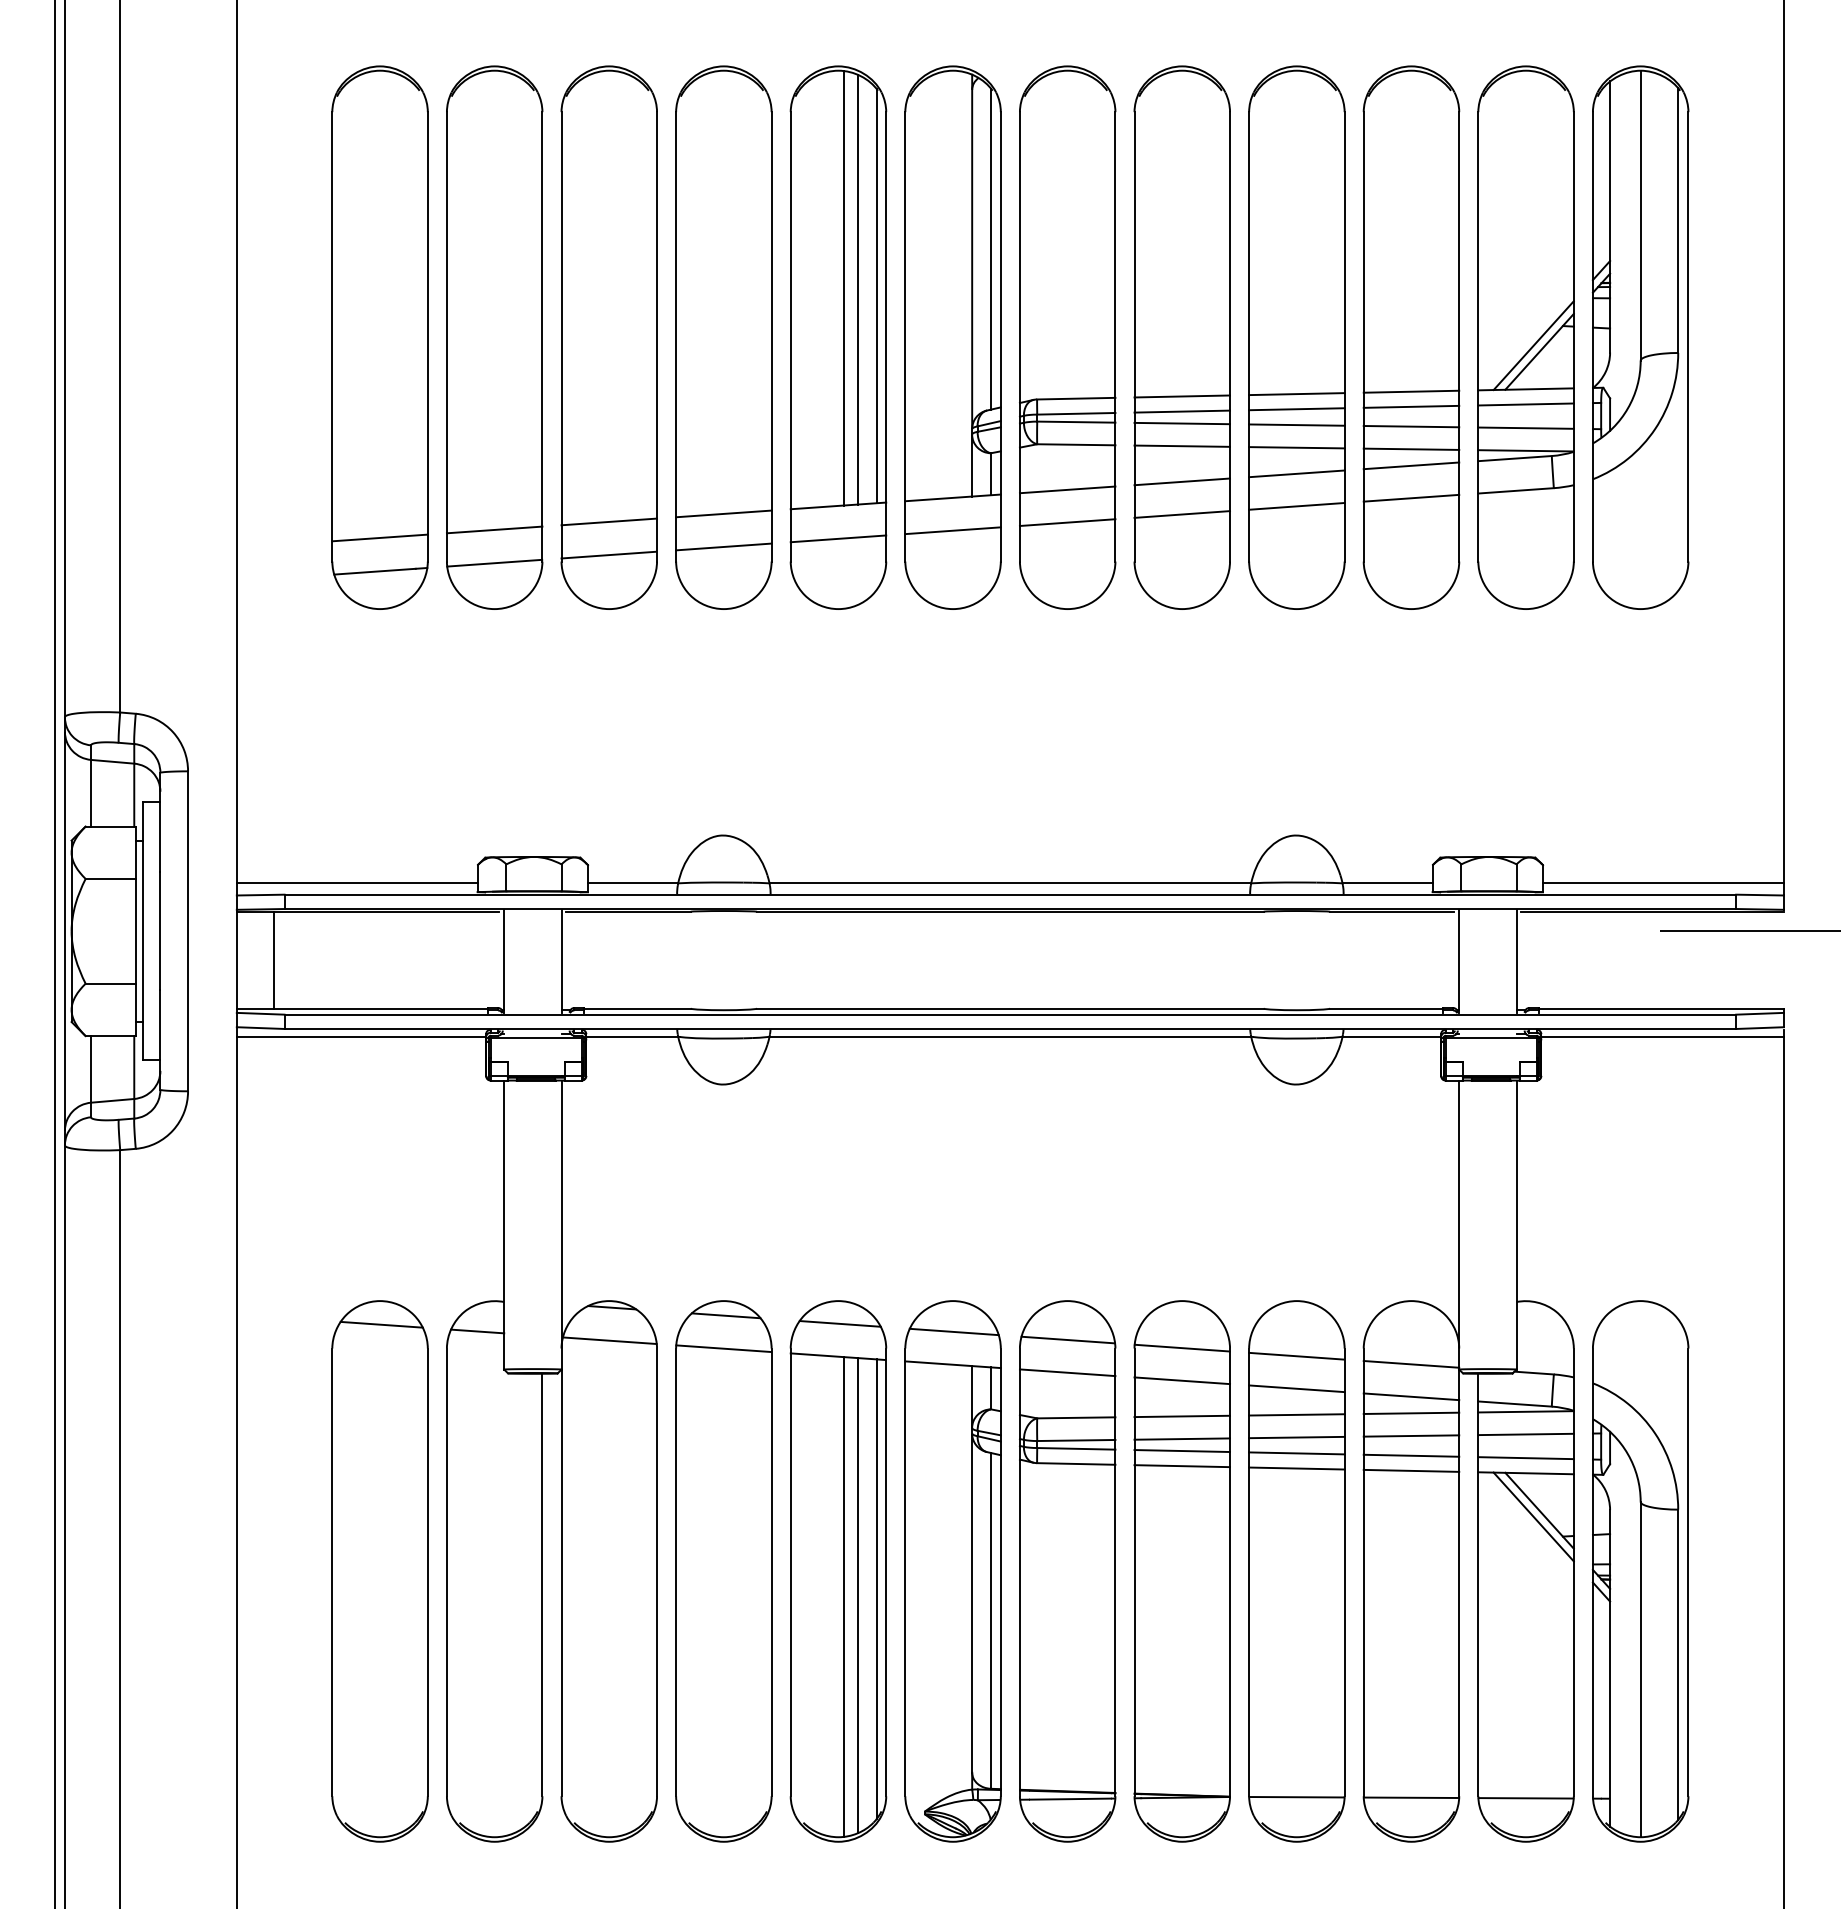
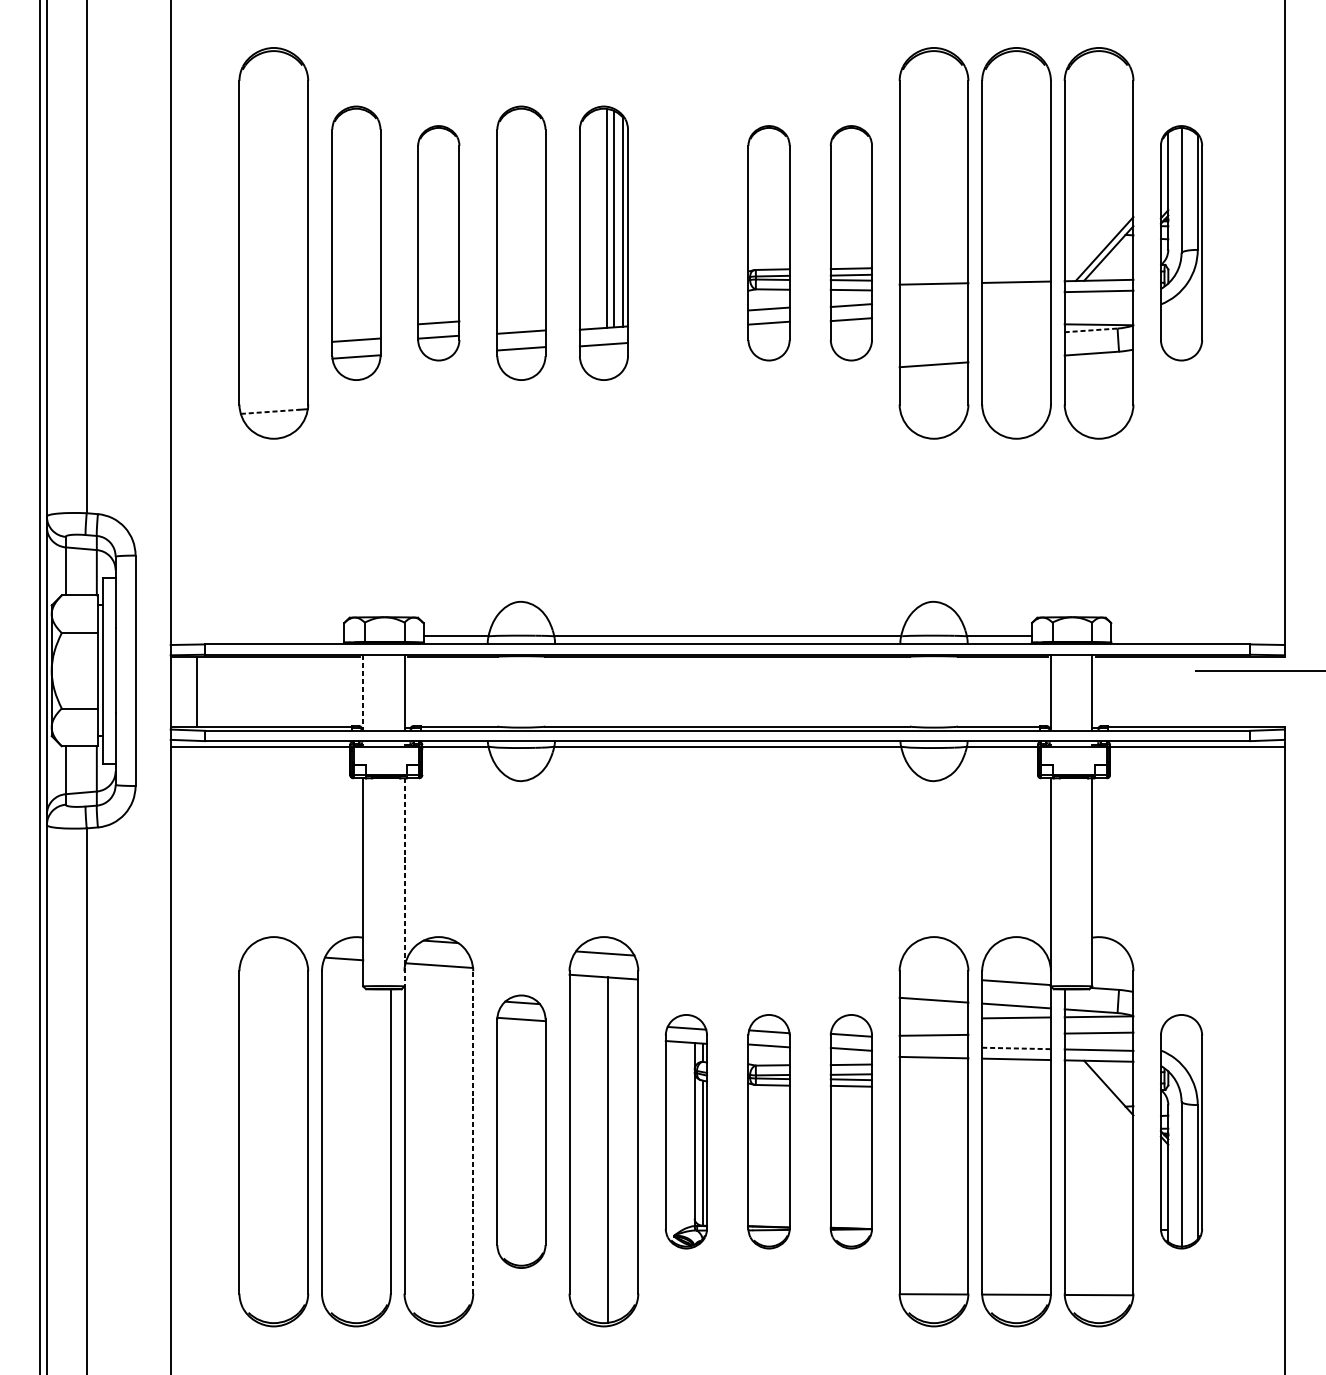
part: (494, 337) -> (356, 243), size x0.7
part: (608, 337) -> (438, 243), size x0.6
part: (723, 337) -> (521, 243), size x0.7
part: (838, 337) -> (603, 243), size x0.7
part: (952, 337) -> (686, 243), removed
part: (1067, 337) -> (768, 243), size x0.6
part: (1181, 337) -> (850, 243), size x0.6
part: (1640, 337) -> (1181, 243), size x0.6
line: (1411, 406) -> (1016, 292), removed
line: (1296, 409) -> (933, 295), removed
line: (1296, 424) -> (933, 305), removed
line: (1411, 426) -> (1016, 307), removed
line: (1525, 427) -> (1098, 308), removed
line: (1296, 447) -> (933, 322), removed
line: (1411, 448) -> (1016, 323), removed
line: (1515, 458) -> (1091, 330), solid -> dashed
line: (1411, 465) -> (1016, 335), removed
line: (1296, 473) -> (933, 341), removed
line: (1411, 497) -> (1016, 358), removed
line: (379, 537) -> (273, 387), removed
line: (375, 571) -> (270, 411), solid -> dashed
line: (356, 883) -> (256, 636), removed
line: (1663, 883) -> (1198, 636), removed
line: (504, 961) -> (363, 692), solid -> dashed
line: (561, 1225) -> (404, 882), solid -> dashed
line: (381, 1324) -> (274, 953), removed
line: (1296, 1355) -> (933, 976), removed
line: (1296, 1414) -> (933, 1018), removed
line: (1411, 1435) -> (1016, 1033), removed
line: (1296, 1453) -> (933, 1046), removed
line: (1411, 1455) -> (1016, 1048), solid -> dashed
line: (1533, 1516) -> (1104, 1092), removed
part: (723, 1571) -> (521, 1131), size x0.7
part: (952, 1571) -> (686, 1131), size x0.6
part: (1067, 1571) -> (768, 1131), size x0.6
part: (1181, 1571) -> (850, 1131), size x0.6
part: (1640, 1571) -> (1181, 1131), size x0.6
line: (657, 1572) -> (473, 1132), solid -> dashed
line: (876, 1589) -> (631, 1144), removed
line: (857, 1595) -> (617, 1149), removed

